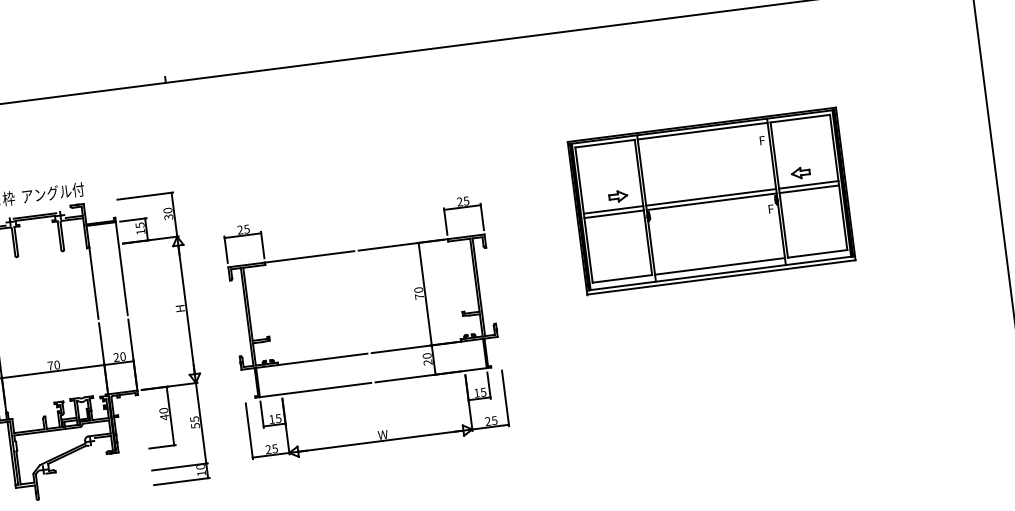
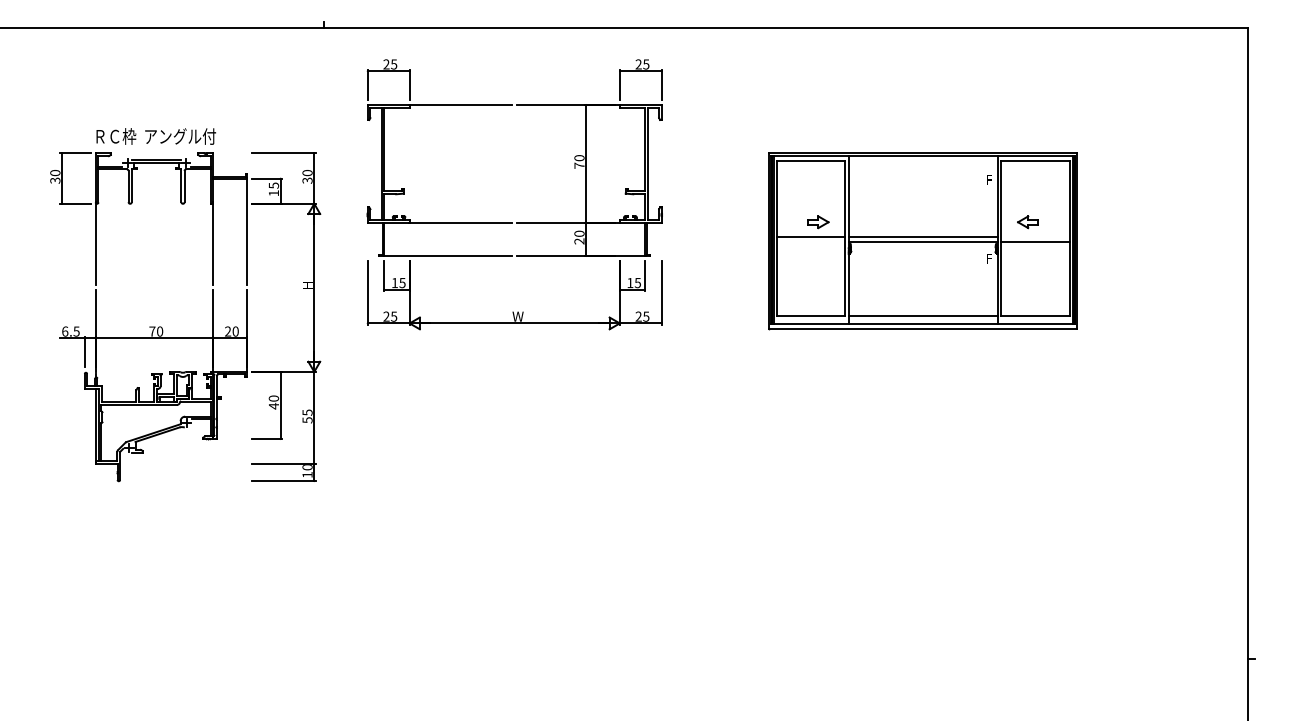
line: (701, 131) -> (922, 160), removed
line: (808, 184) -> (1035, 236), removed
line: (614, 214) -> (811, 241), removed
part: (367, 353) -> (512, 222), moved

